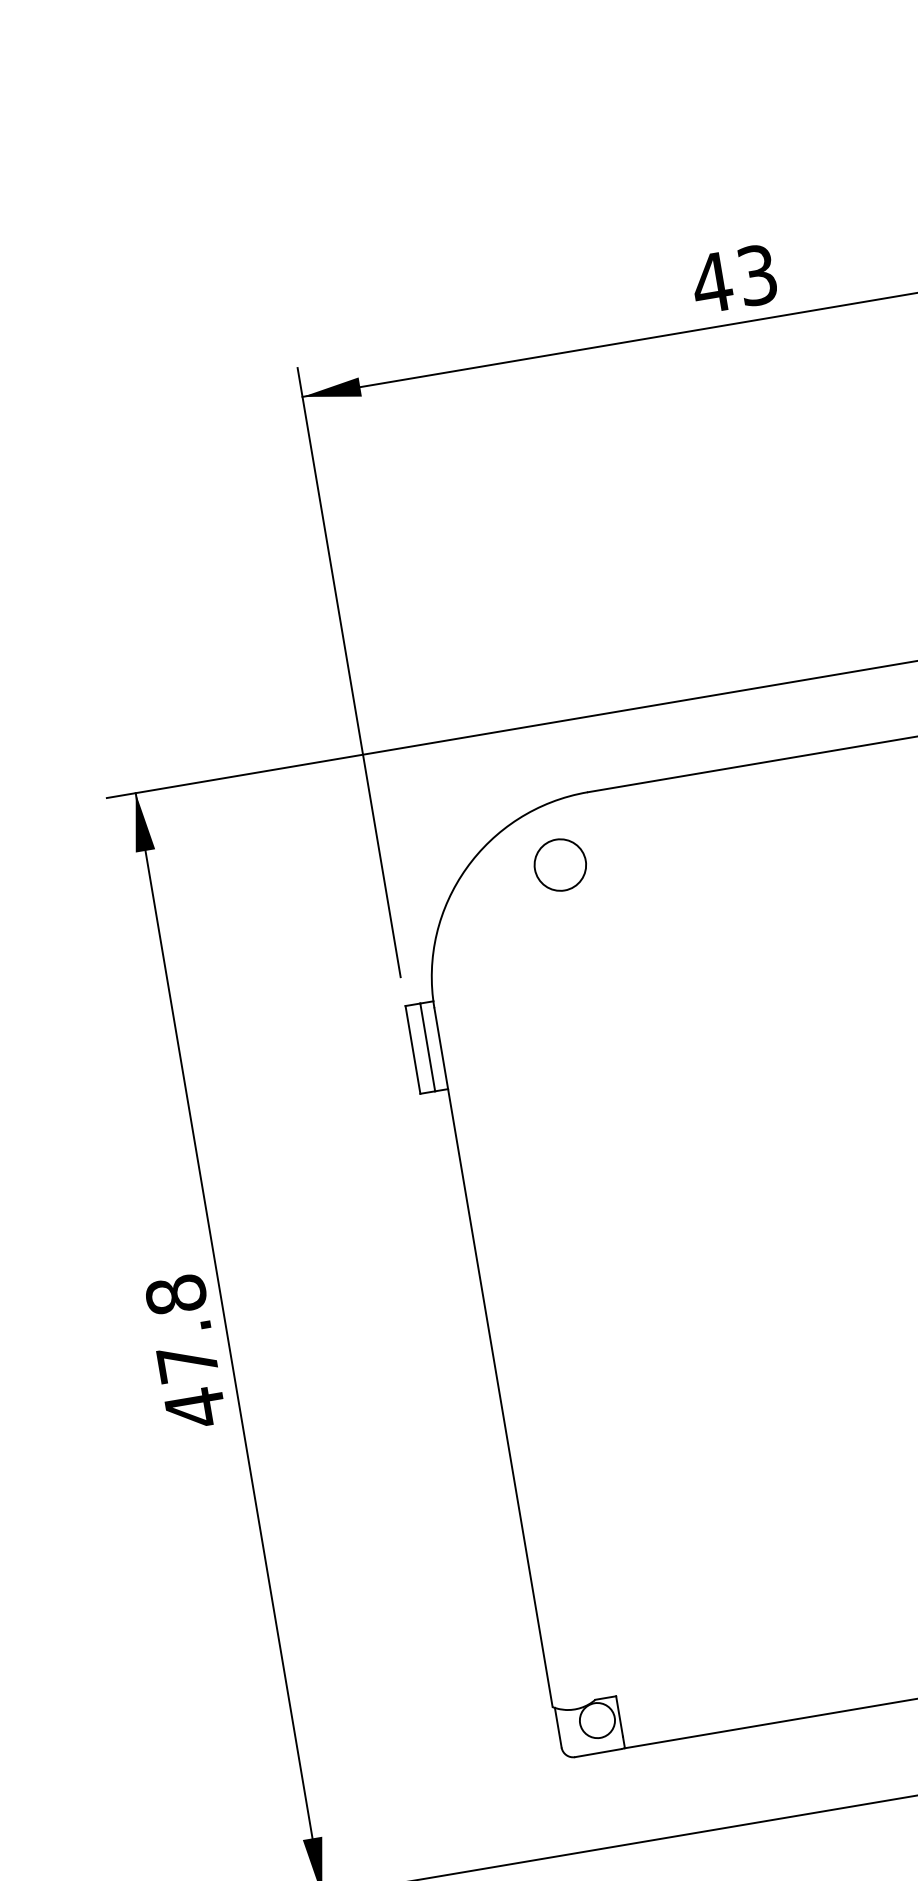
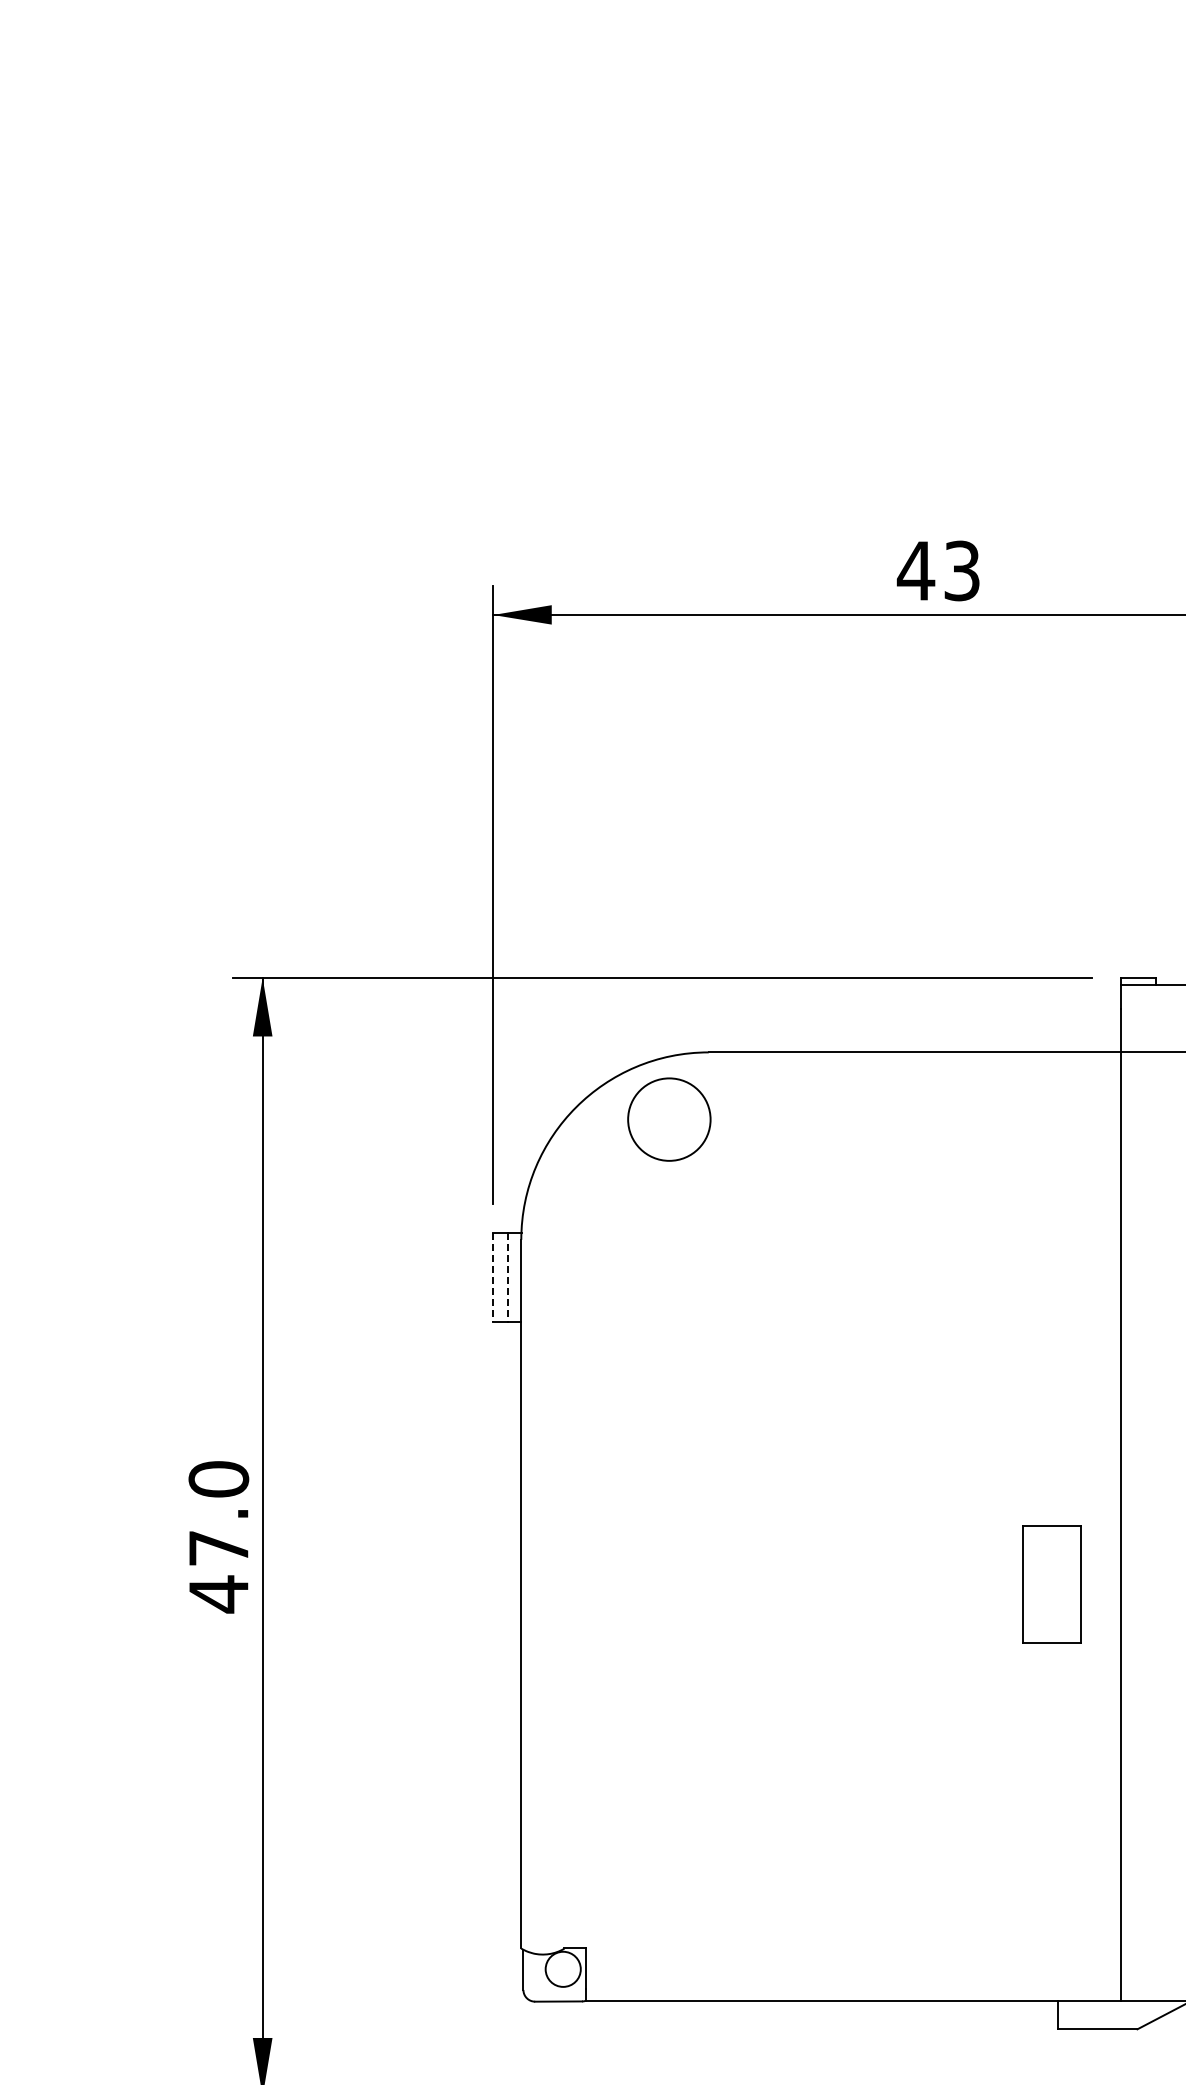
circle: (560, 864) -> (669, 1119), size x1.6
line: (428, 1047) -> (508, 1277), solid -> dashed
line: (413, 1050) -> (493, 1277), solid -> dashed
text: (175, 1295) -> (218, 1479), 47.8 -> 47.0

